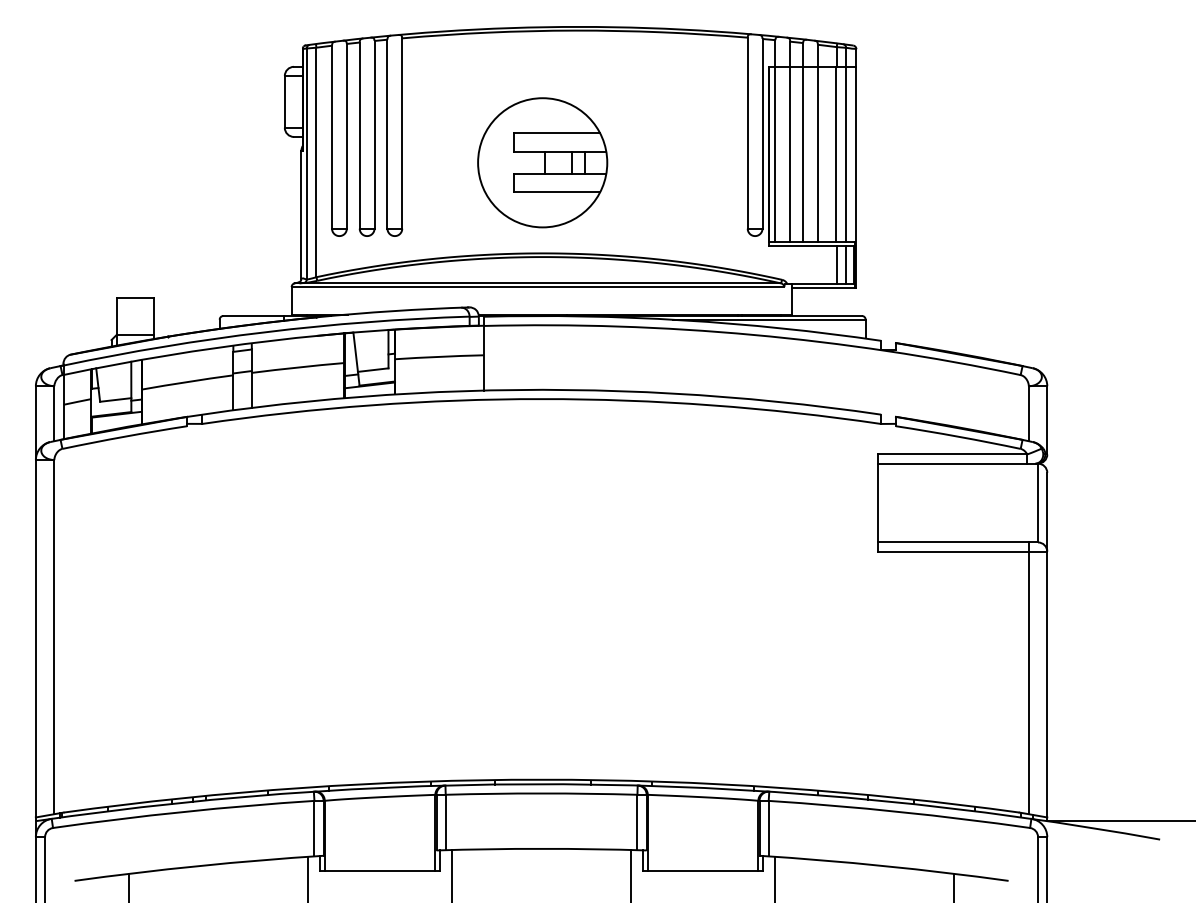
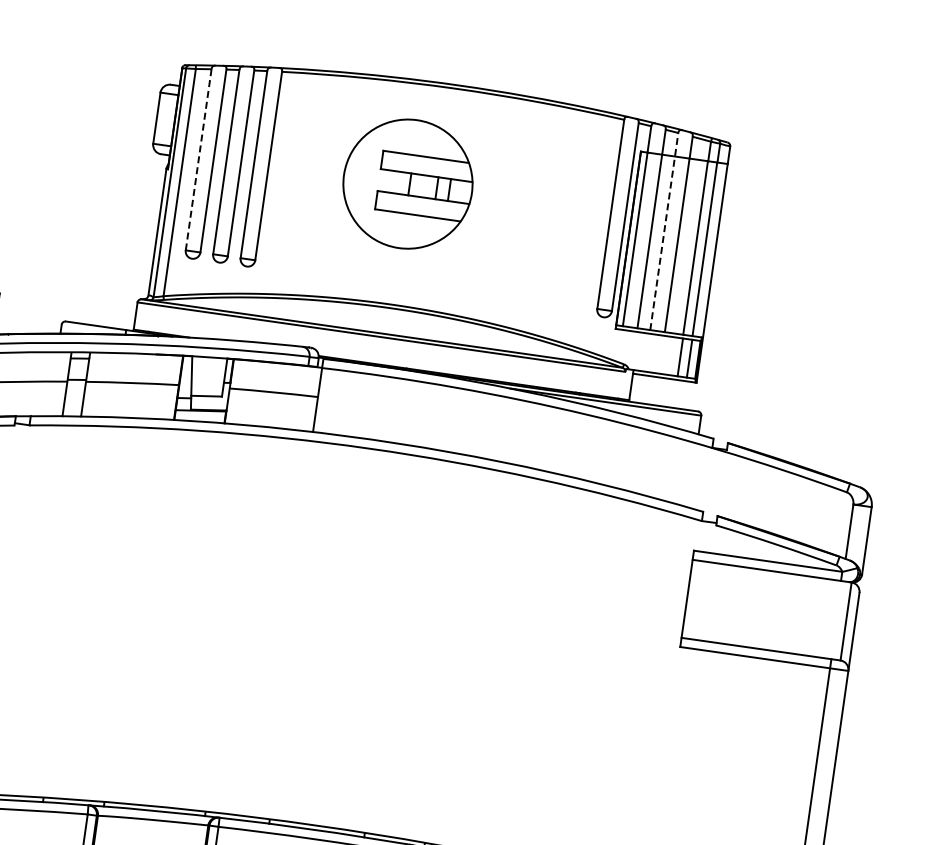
line: (332, 136) -> (199, 159), solid -> dashed
line: (803, 142) -> (664, 231), solid -> dashed
part: (542, 162) -> (407, 183), moved

